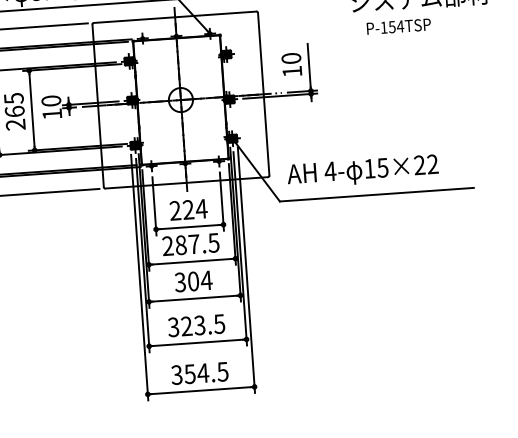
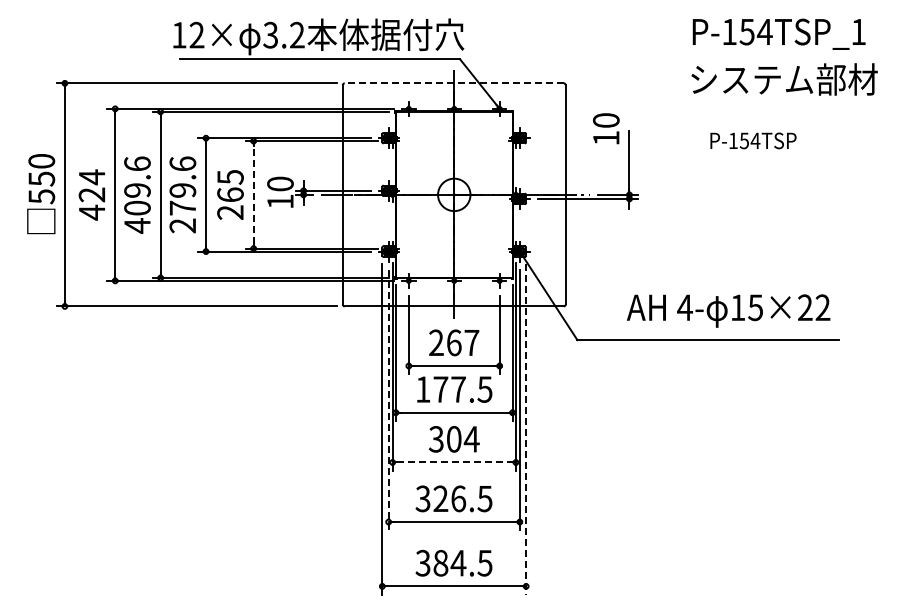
line: (175, 17) -> (454, 83), solid -> dashed
text: (398, 26) -> (753, 140), moved
text: (291, 64) -> (606, 128), moved
line: (31, 110) -> (253, 194), solid -> dashed
text: (362, 171) -> (728, 310), moved
text: (194, 209) -> (462, 342), 224 -> 267
text: (174, 245) -> (431, 389), 287.5 -> 177.5
line: (142, 256) -> (388, 400), solid -> dashed
line: (246, 270) -> (526, 429), solid -> dashed
line: (194, 298) -> (454, 462), solid -> dashed
text: (199, 325) -> (458, 498), 323.5 -> 326.5
text: (189, 374) -> (440, 563), 354.5 -> 384.5

